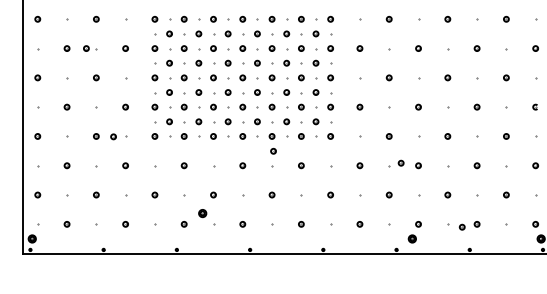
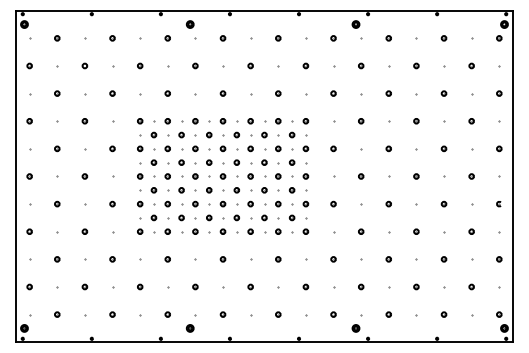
part: (86, 48) -> (75, 148), removed
part: (113, 136) -> (101, 231), removed
part: (272, 151) -> (251, 245), removed
part: (401, 162) -> (372, 256), removed
part: (201, 213) -> (189, 328), moved
part: (461, 227) -> (429, 317), removed
part: (411, 239) -> (355, 328), moved

